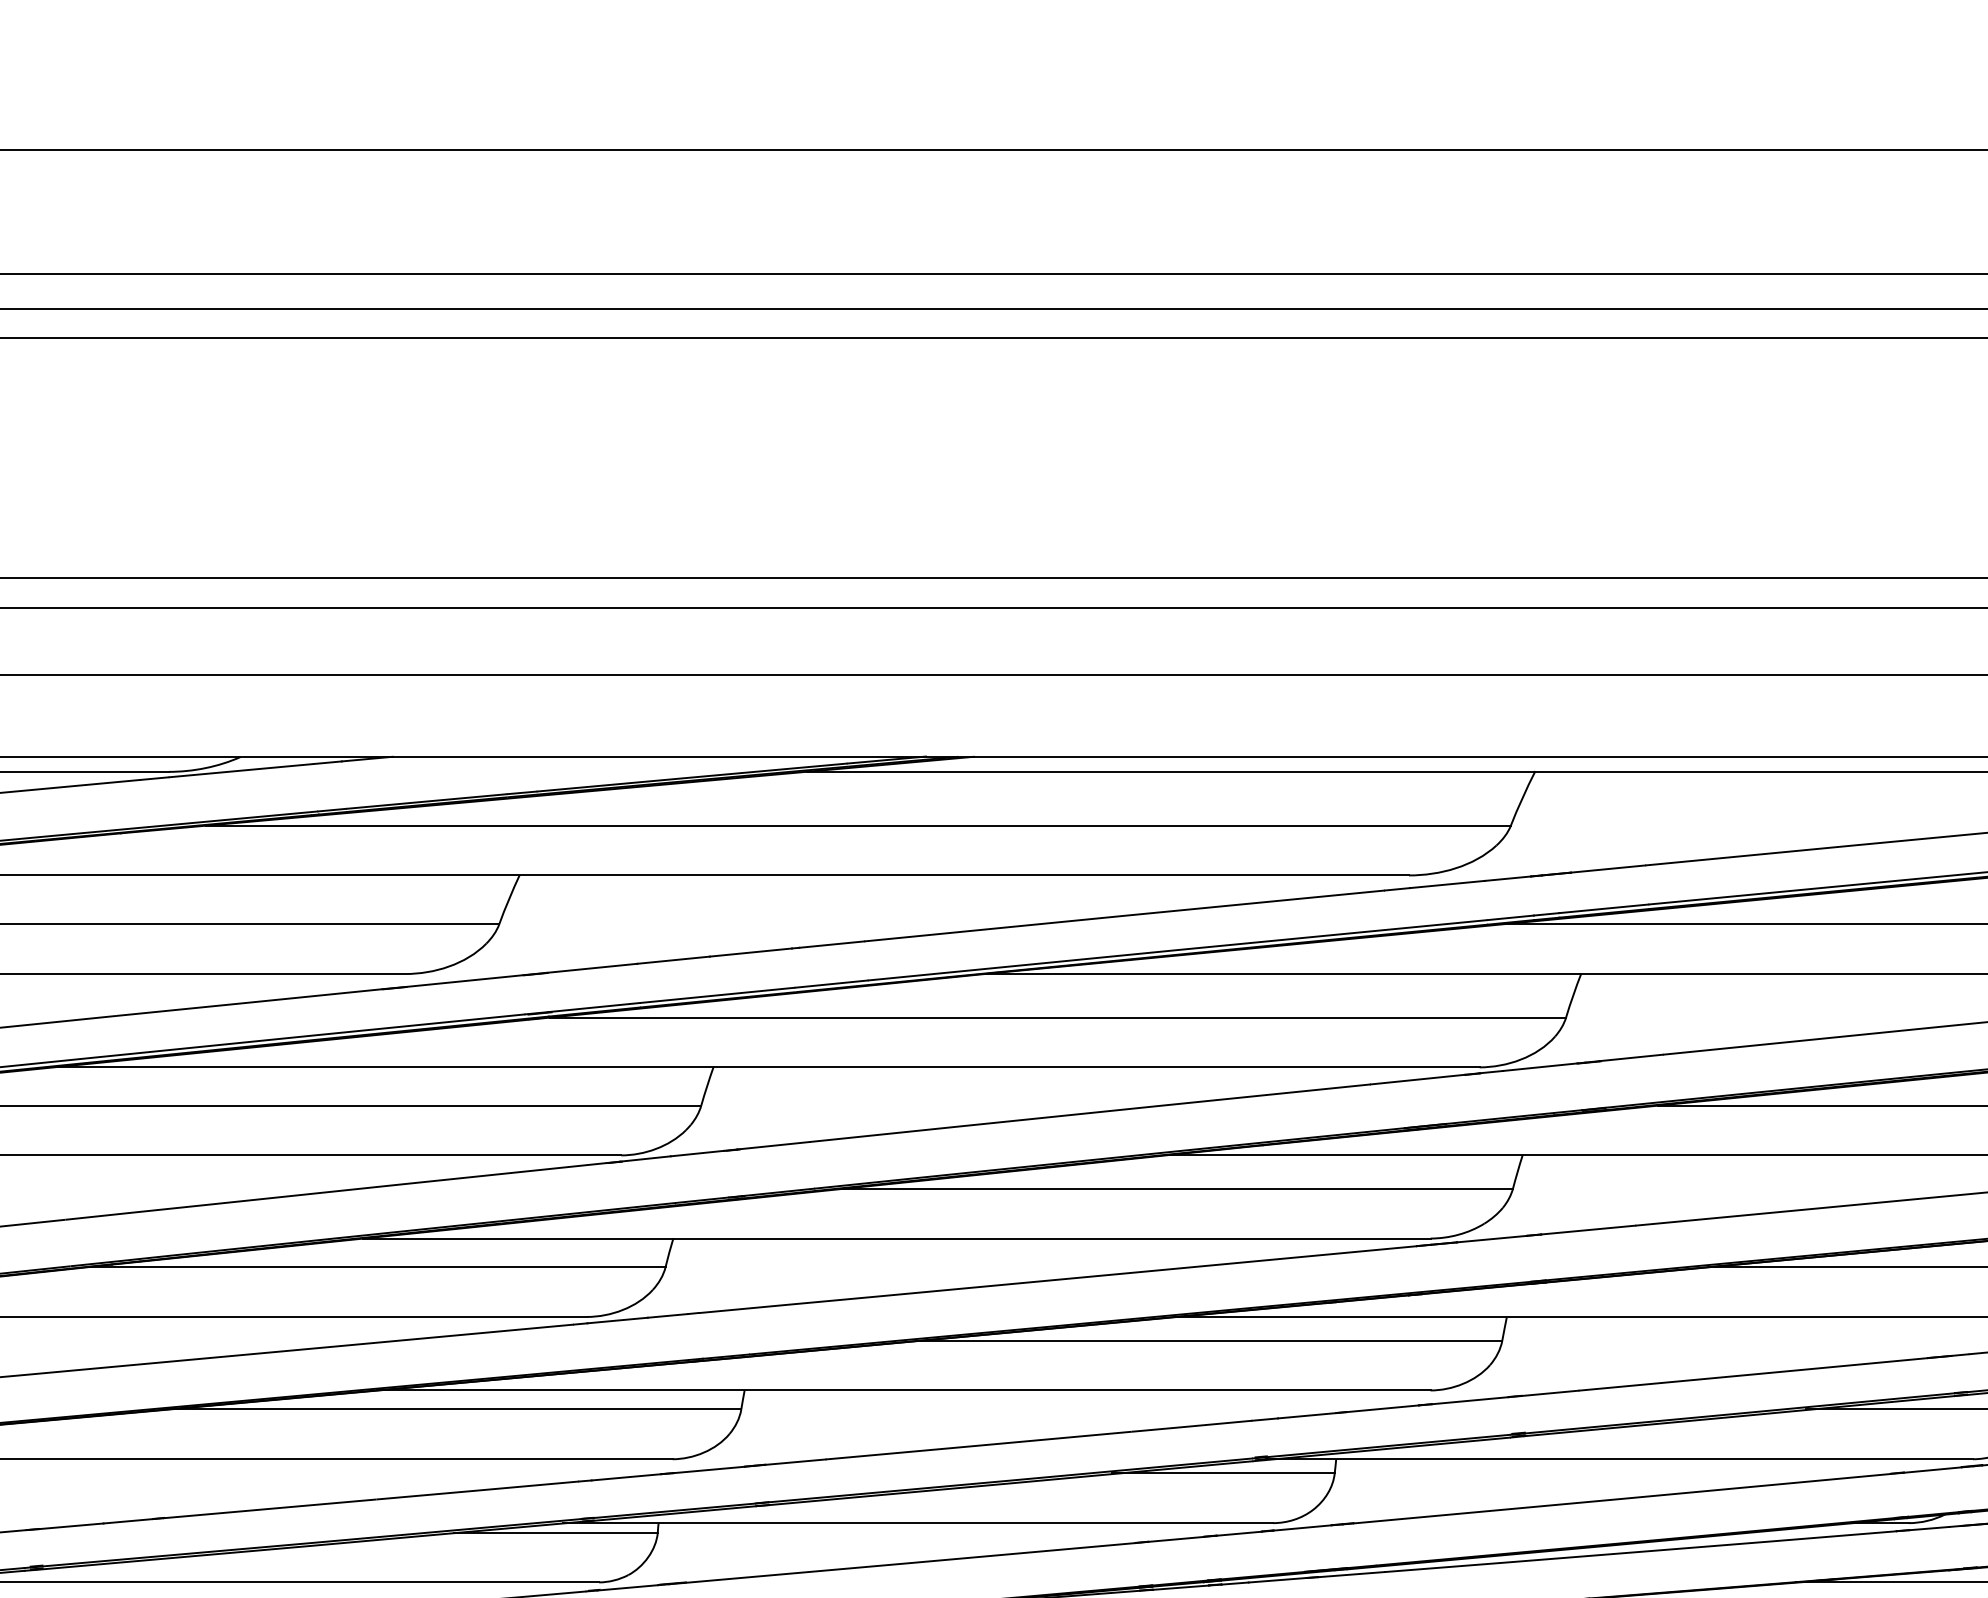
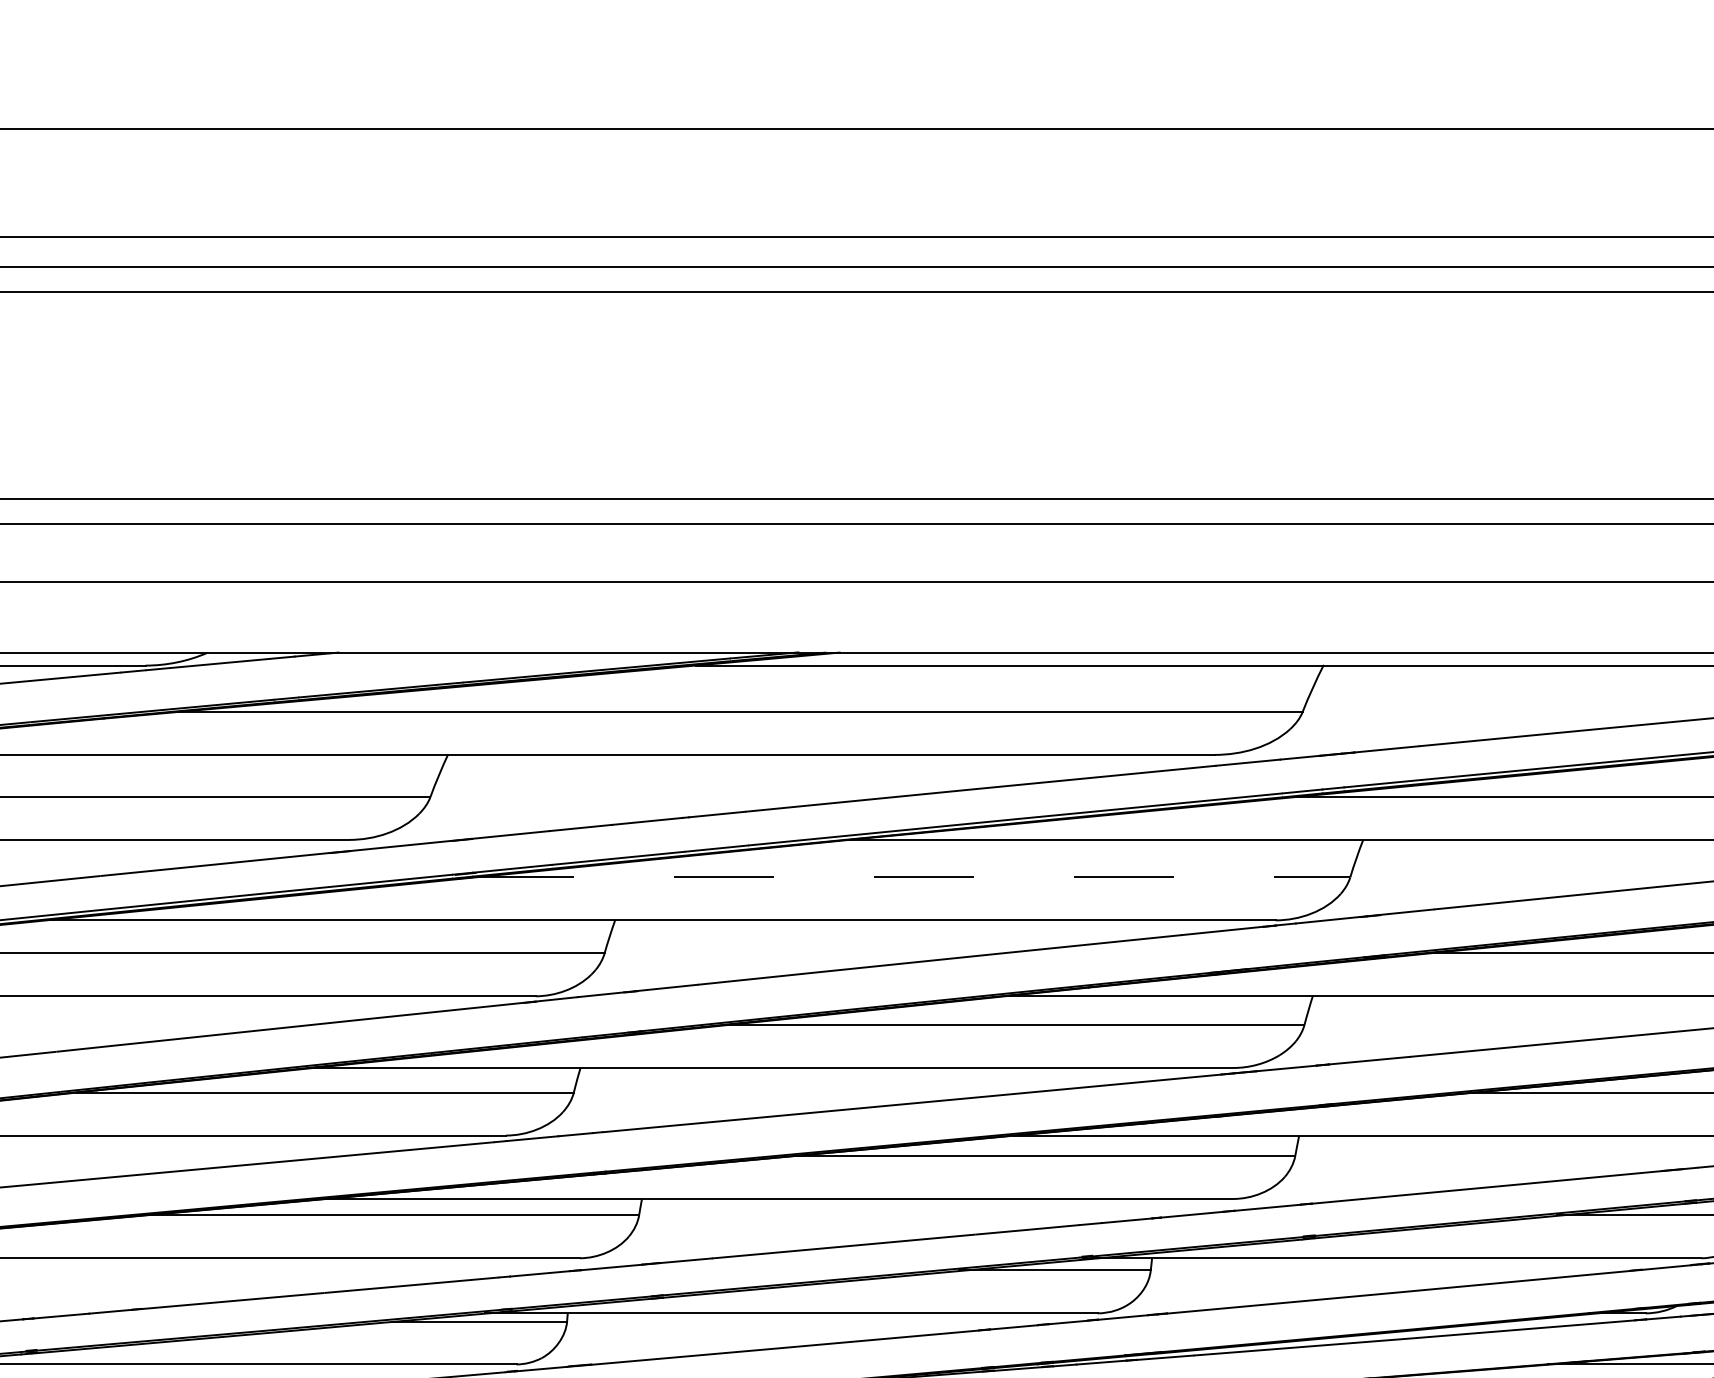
line: (1058, 1017) -> (912, 877), solid -> dashed

